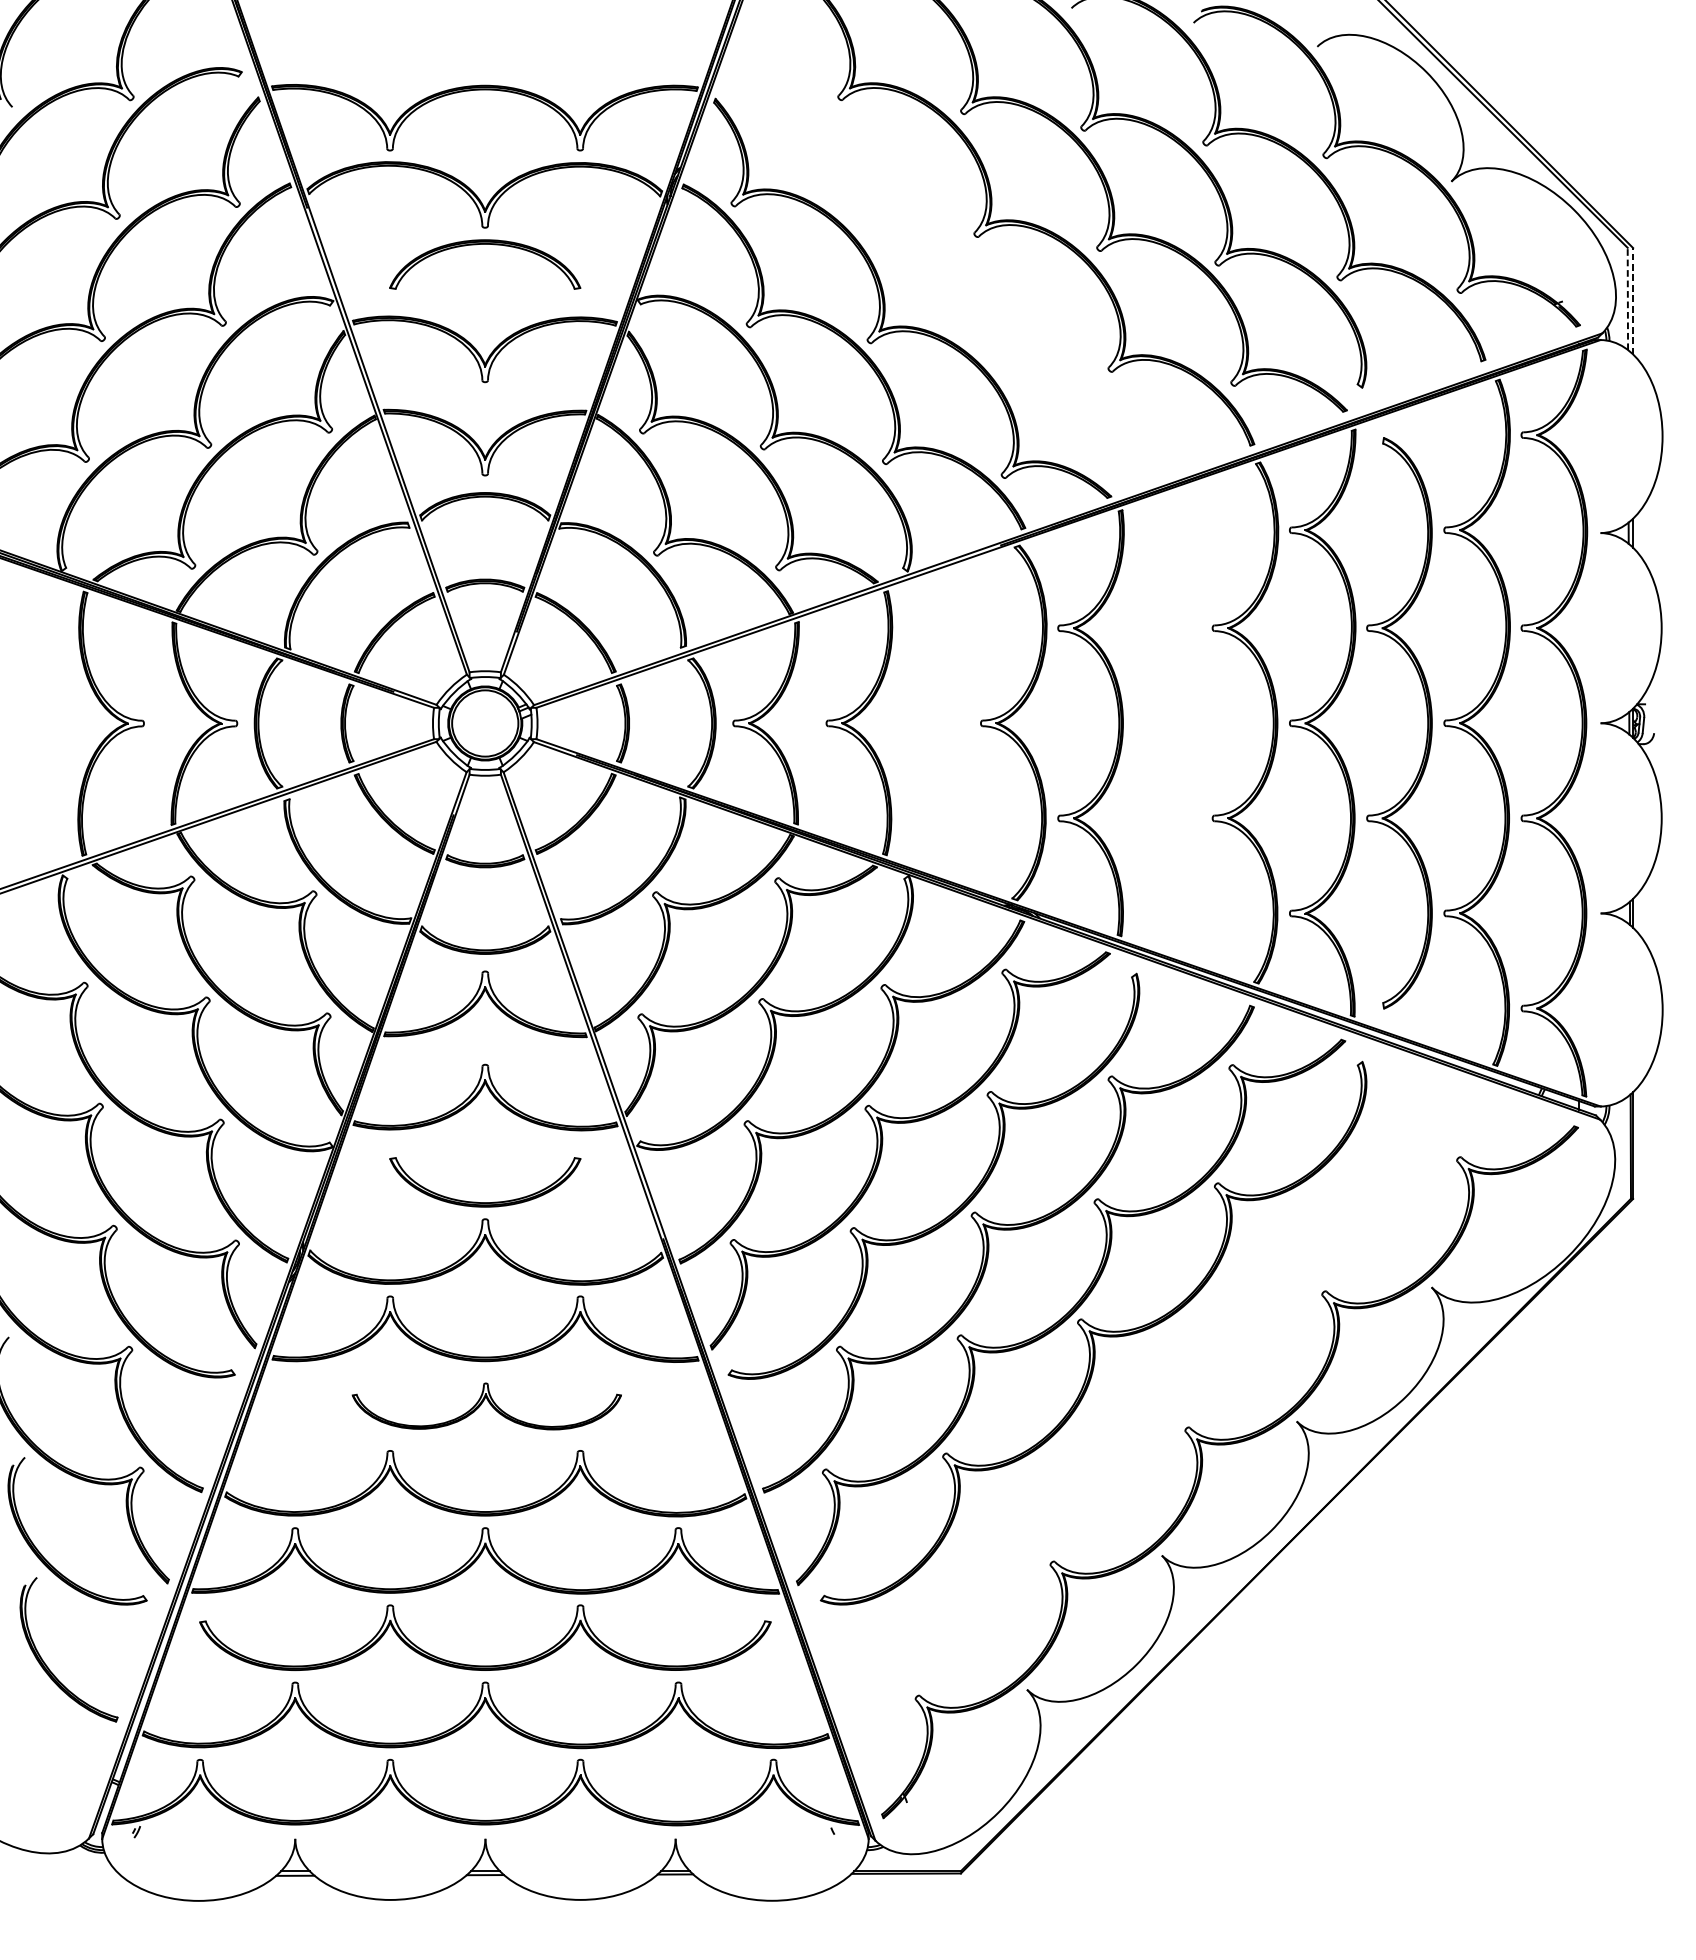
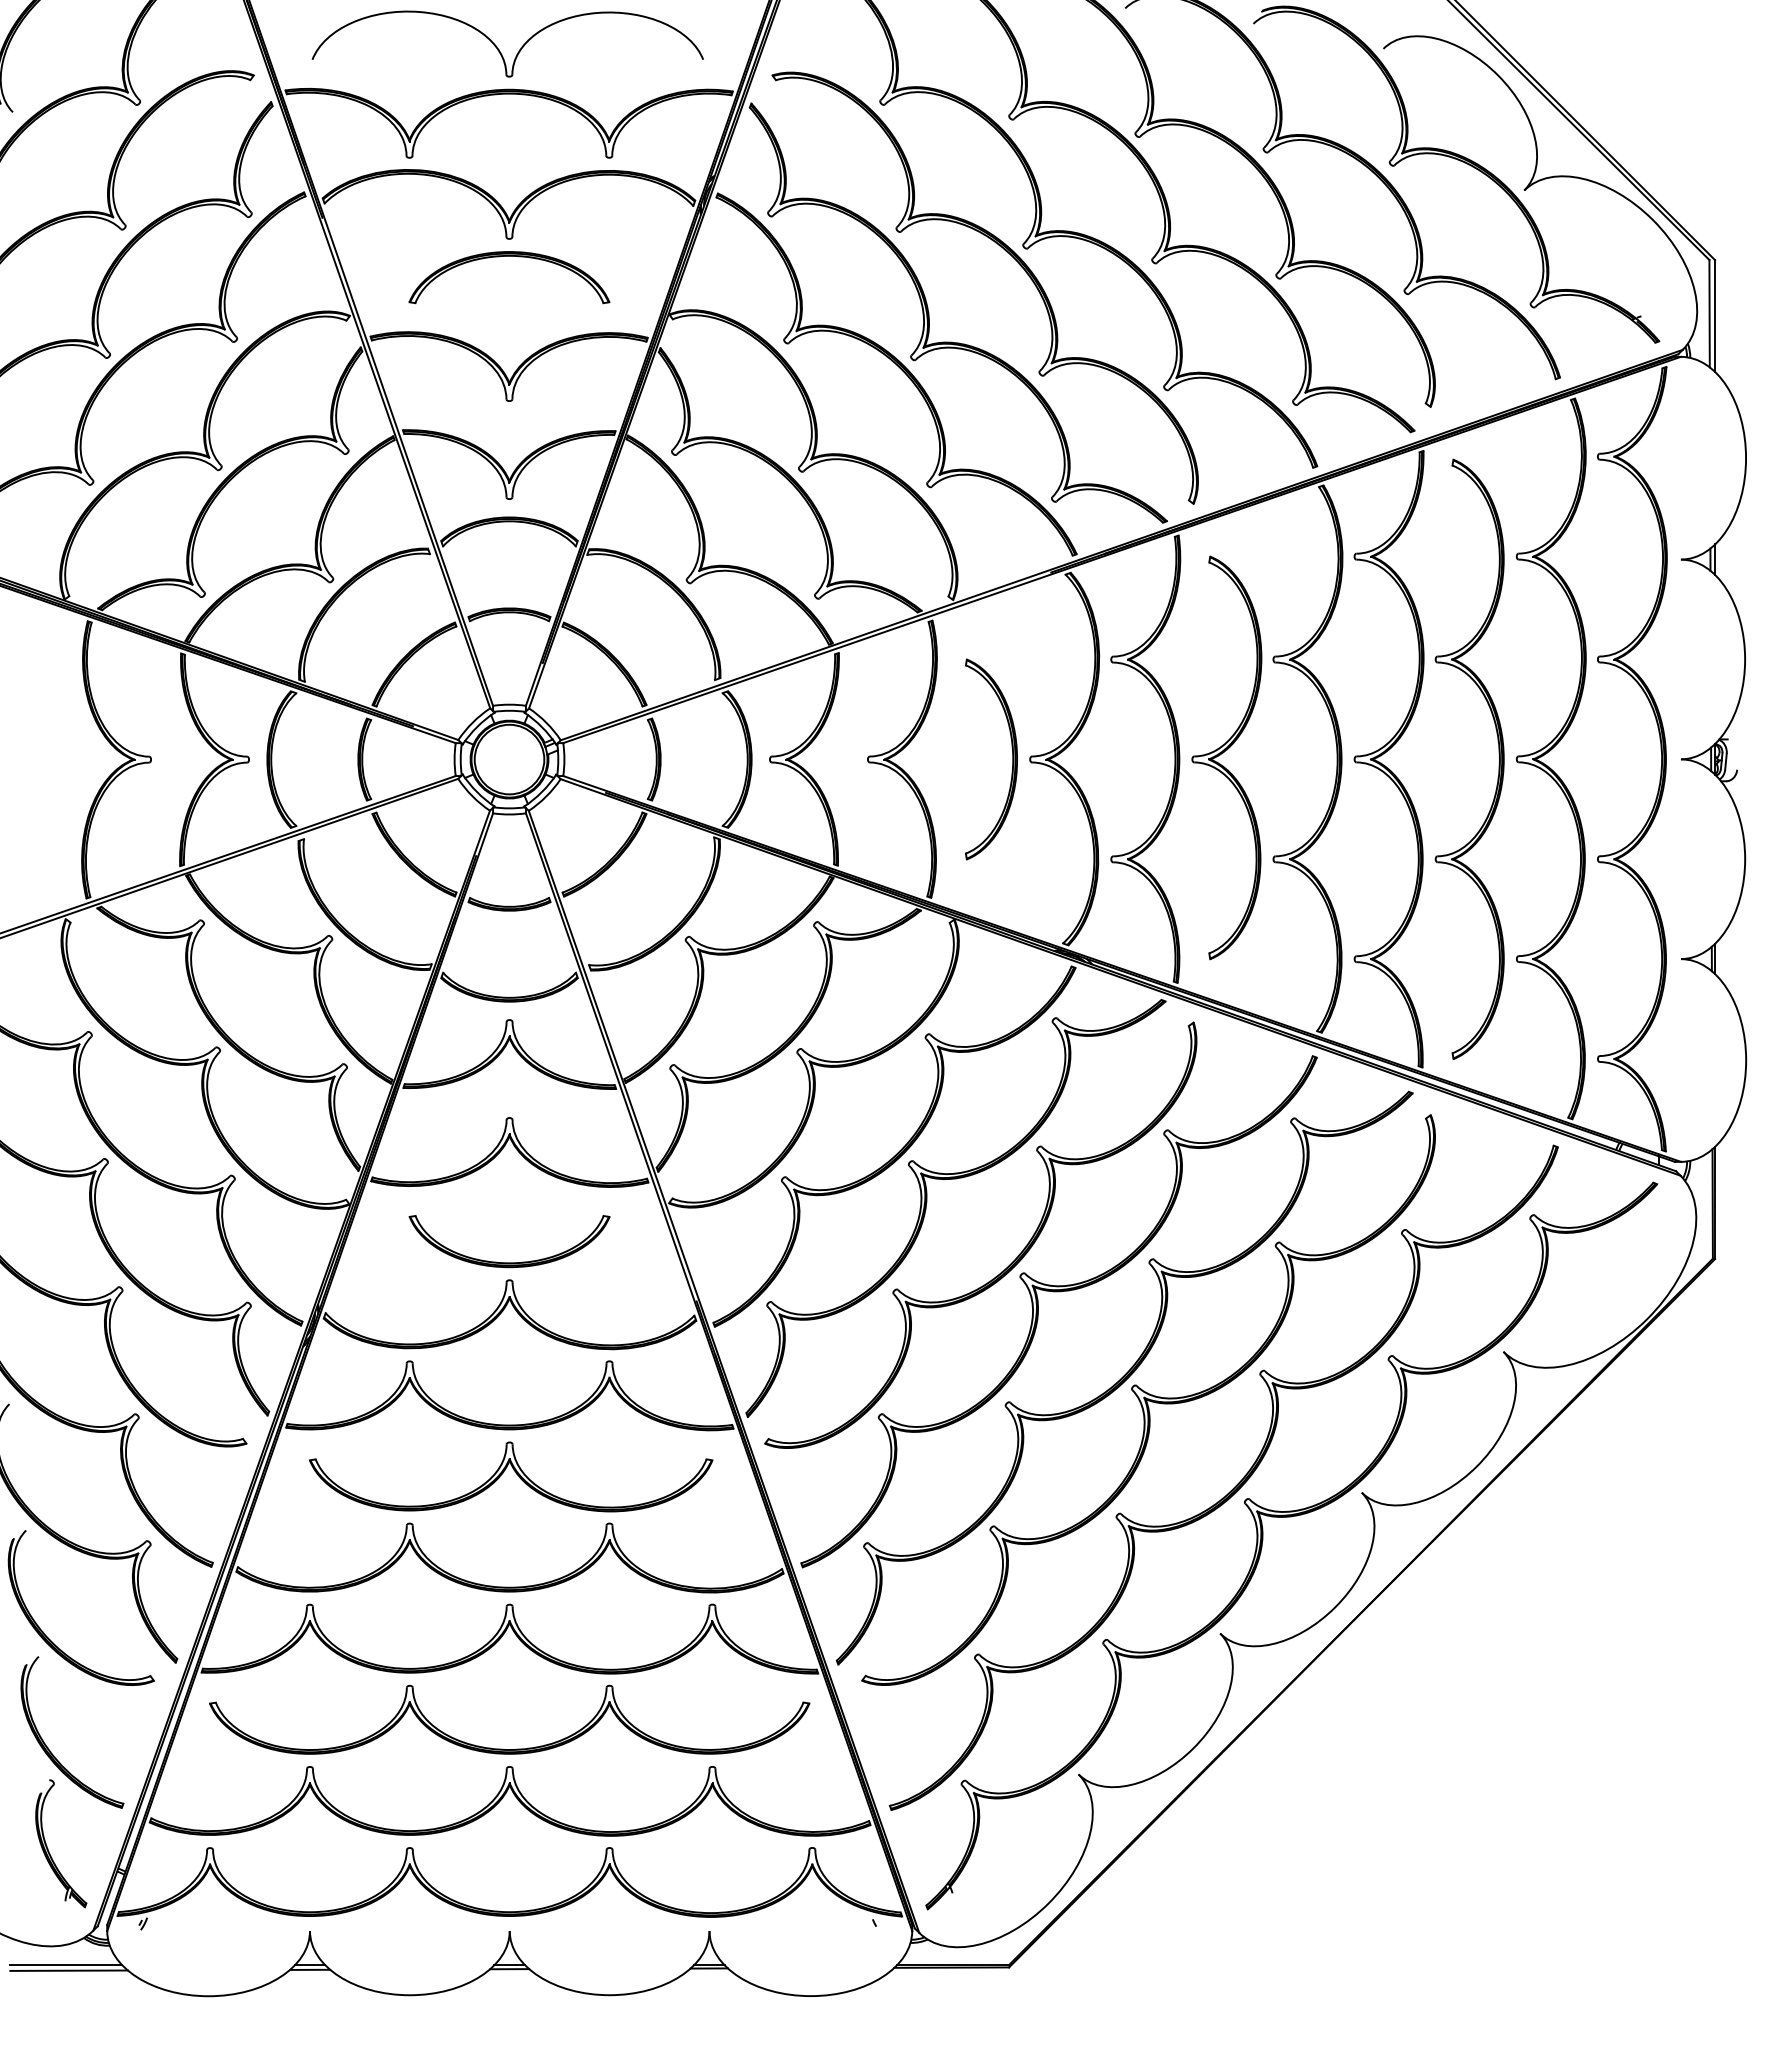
part: (475, 47) -> (499, 49), added
part: (965, 246) -> (1013, 258), added
line: (1627, 298) -> (1709, 313), dashed -> solid
line: (1633, 301) -> (1715, 316), dashed -> solid
part: (1167, 721) -> (1226, 757), added
part: (964, 723) -> (1012, 759), added
part: (487, 1406) -> (511, 1476), size x1.43
part: (1174, 1416) -> (1233, 1487), added
part: (46, 1760) -> (48, 1848), added
line: (63, 1871) -> (66, 1965), added
line: (65, 1876) -> (68, 1970), added

